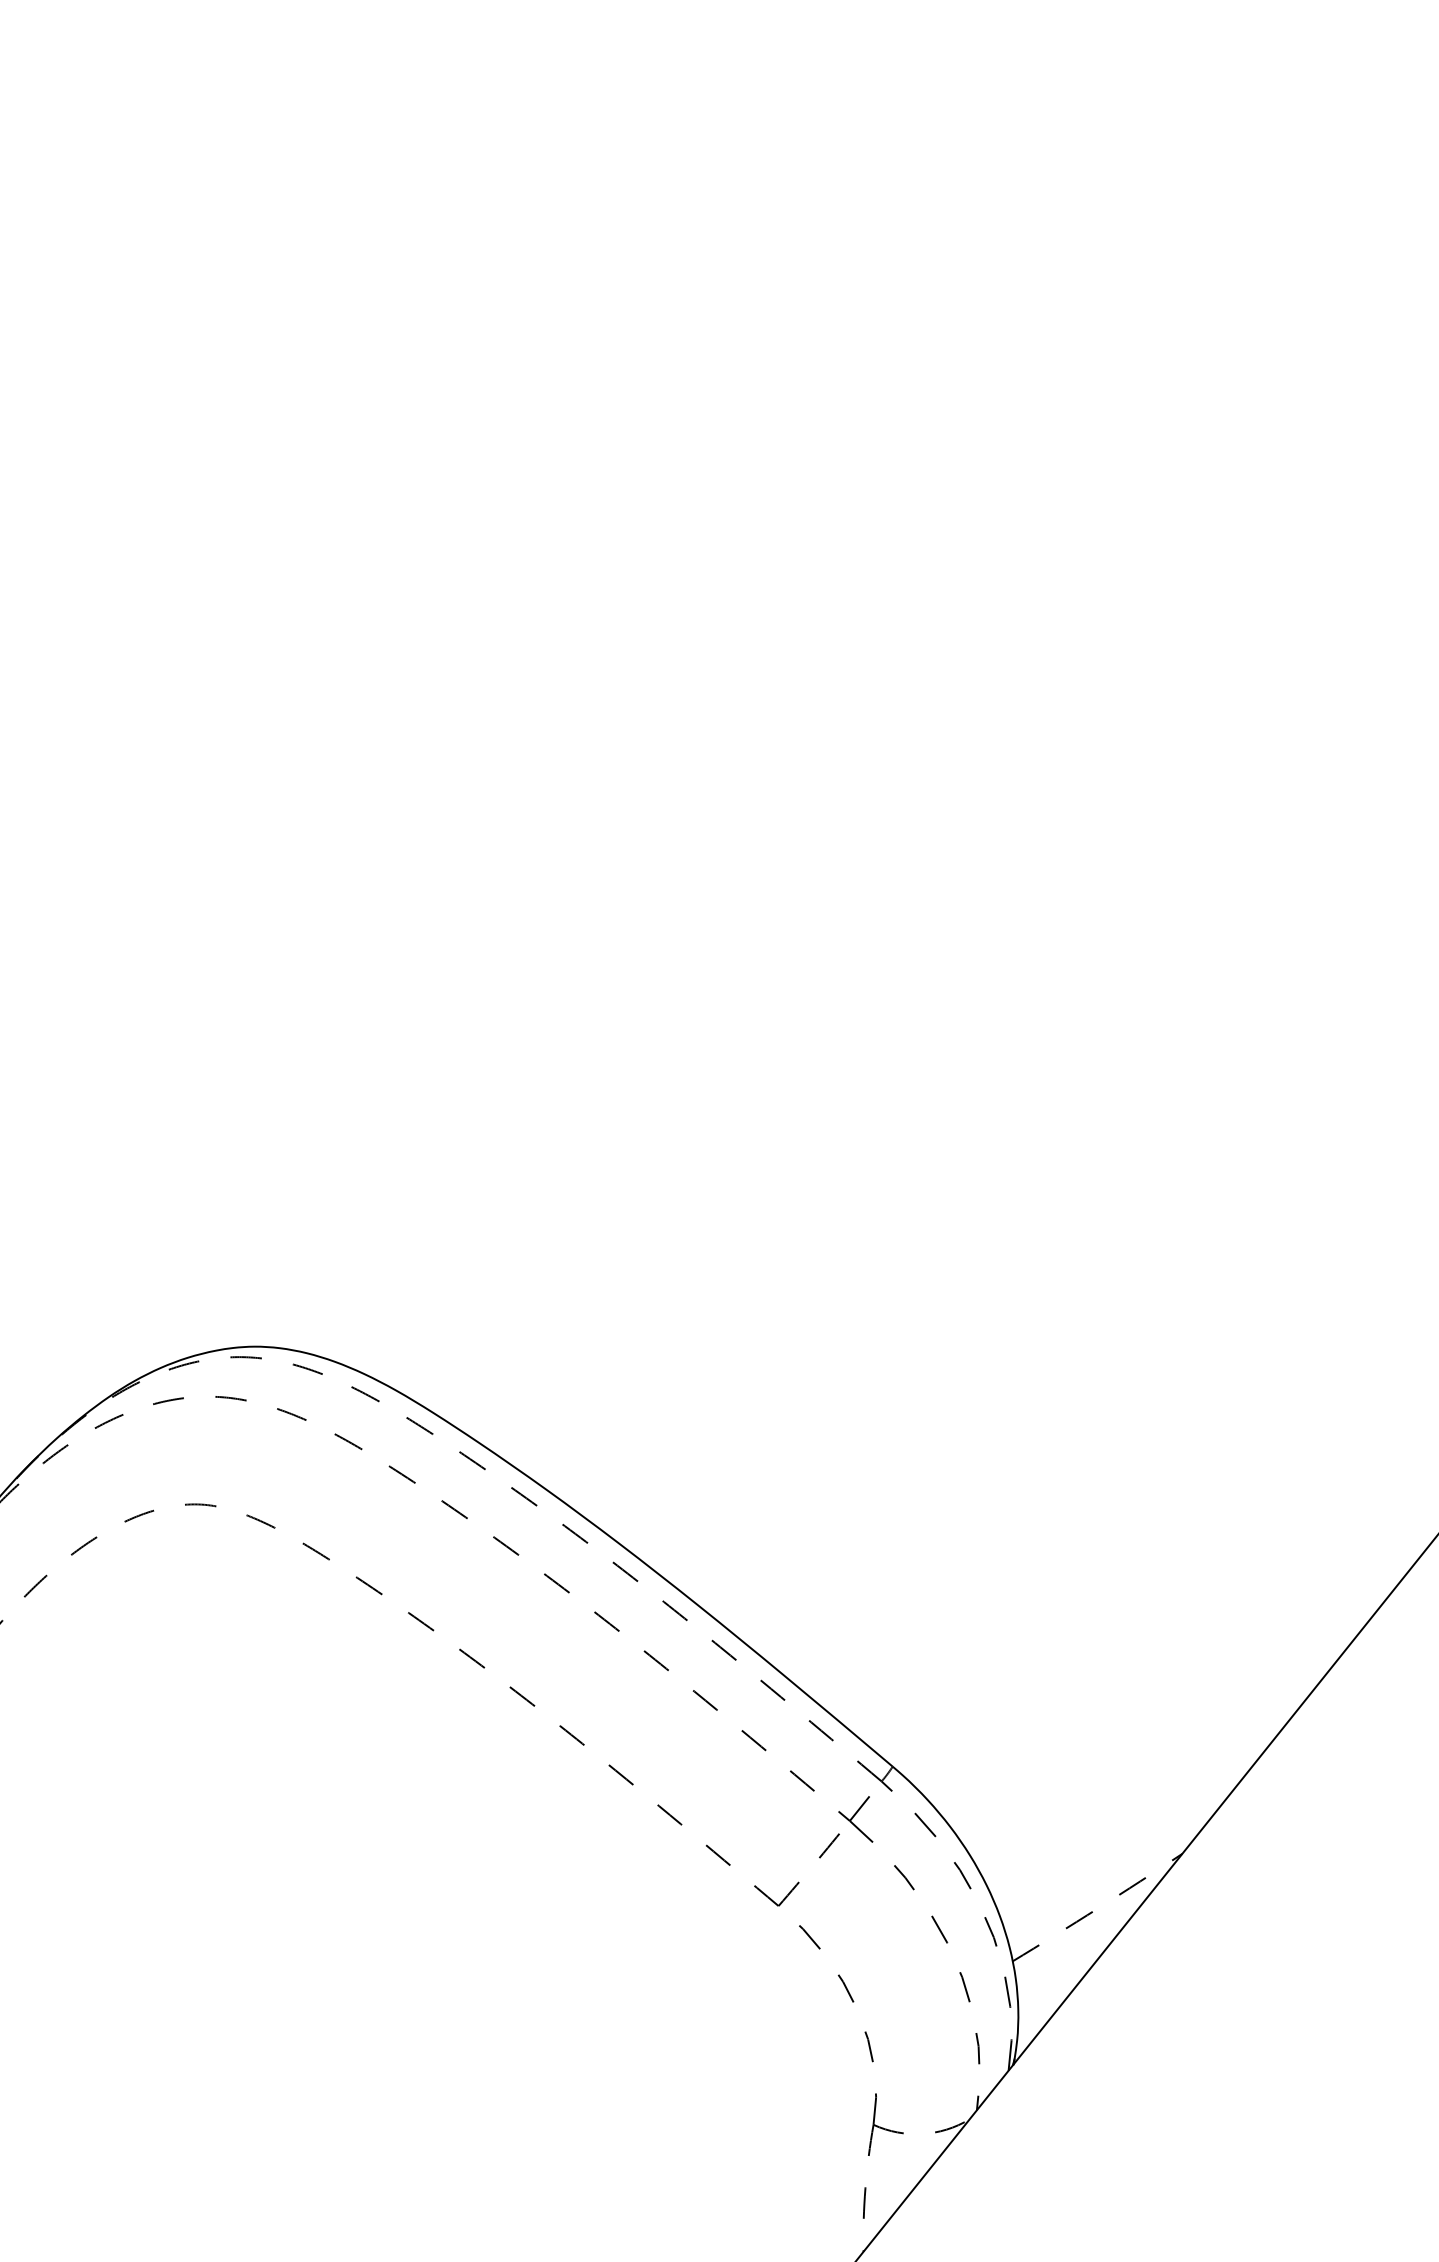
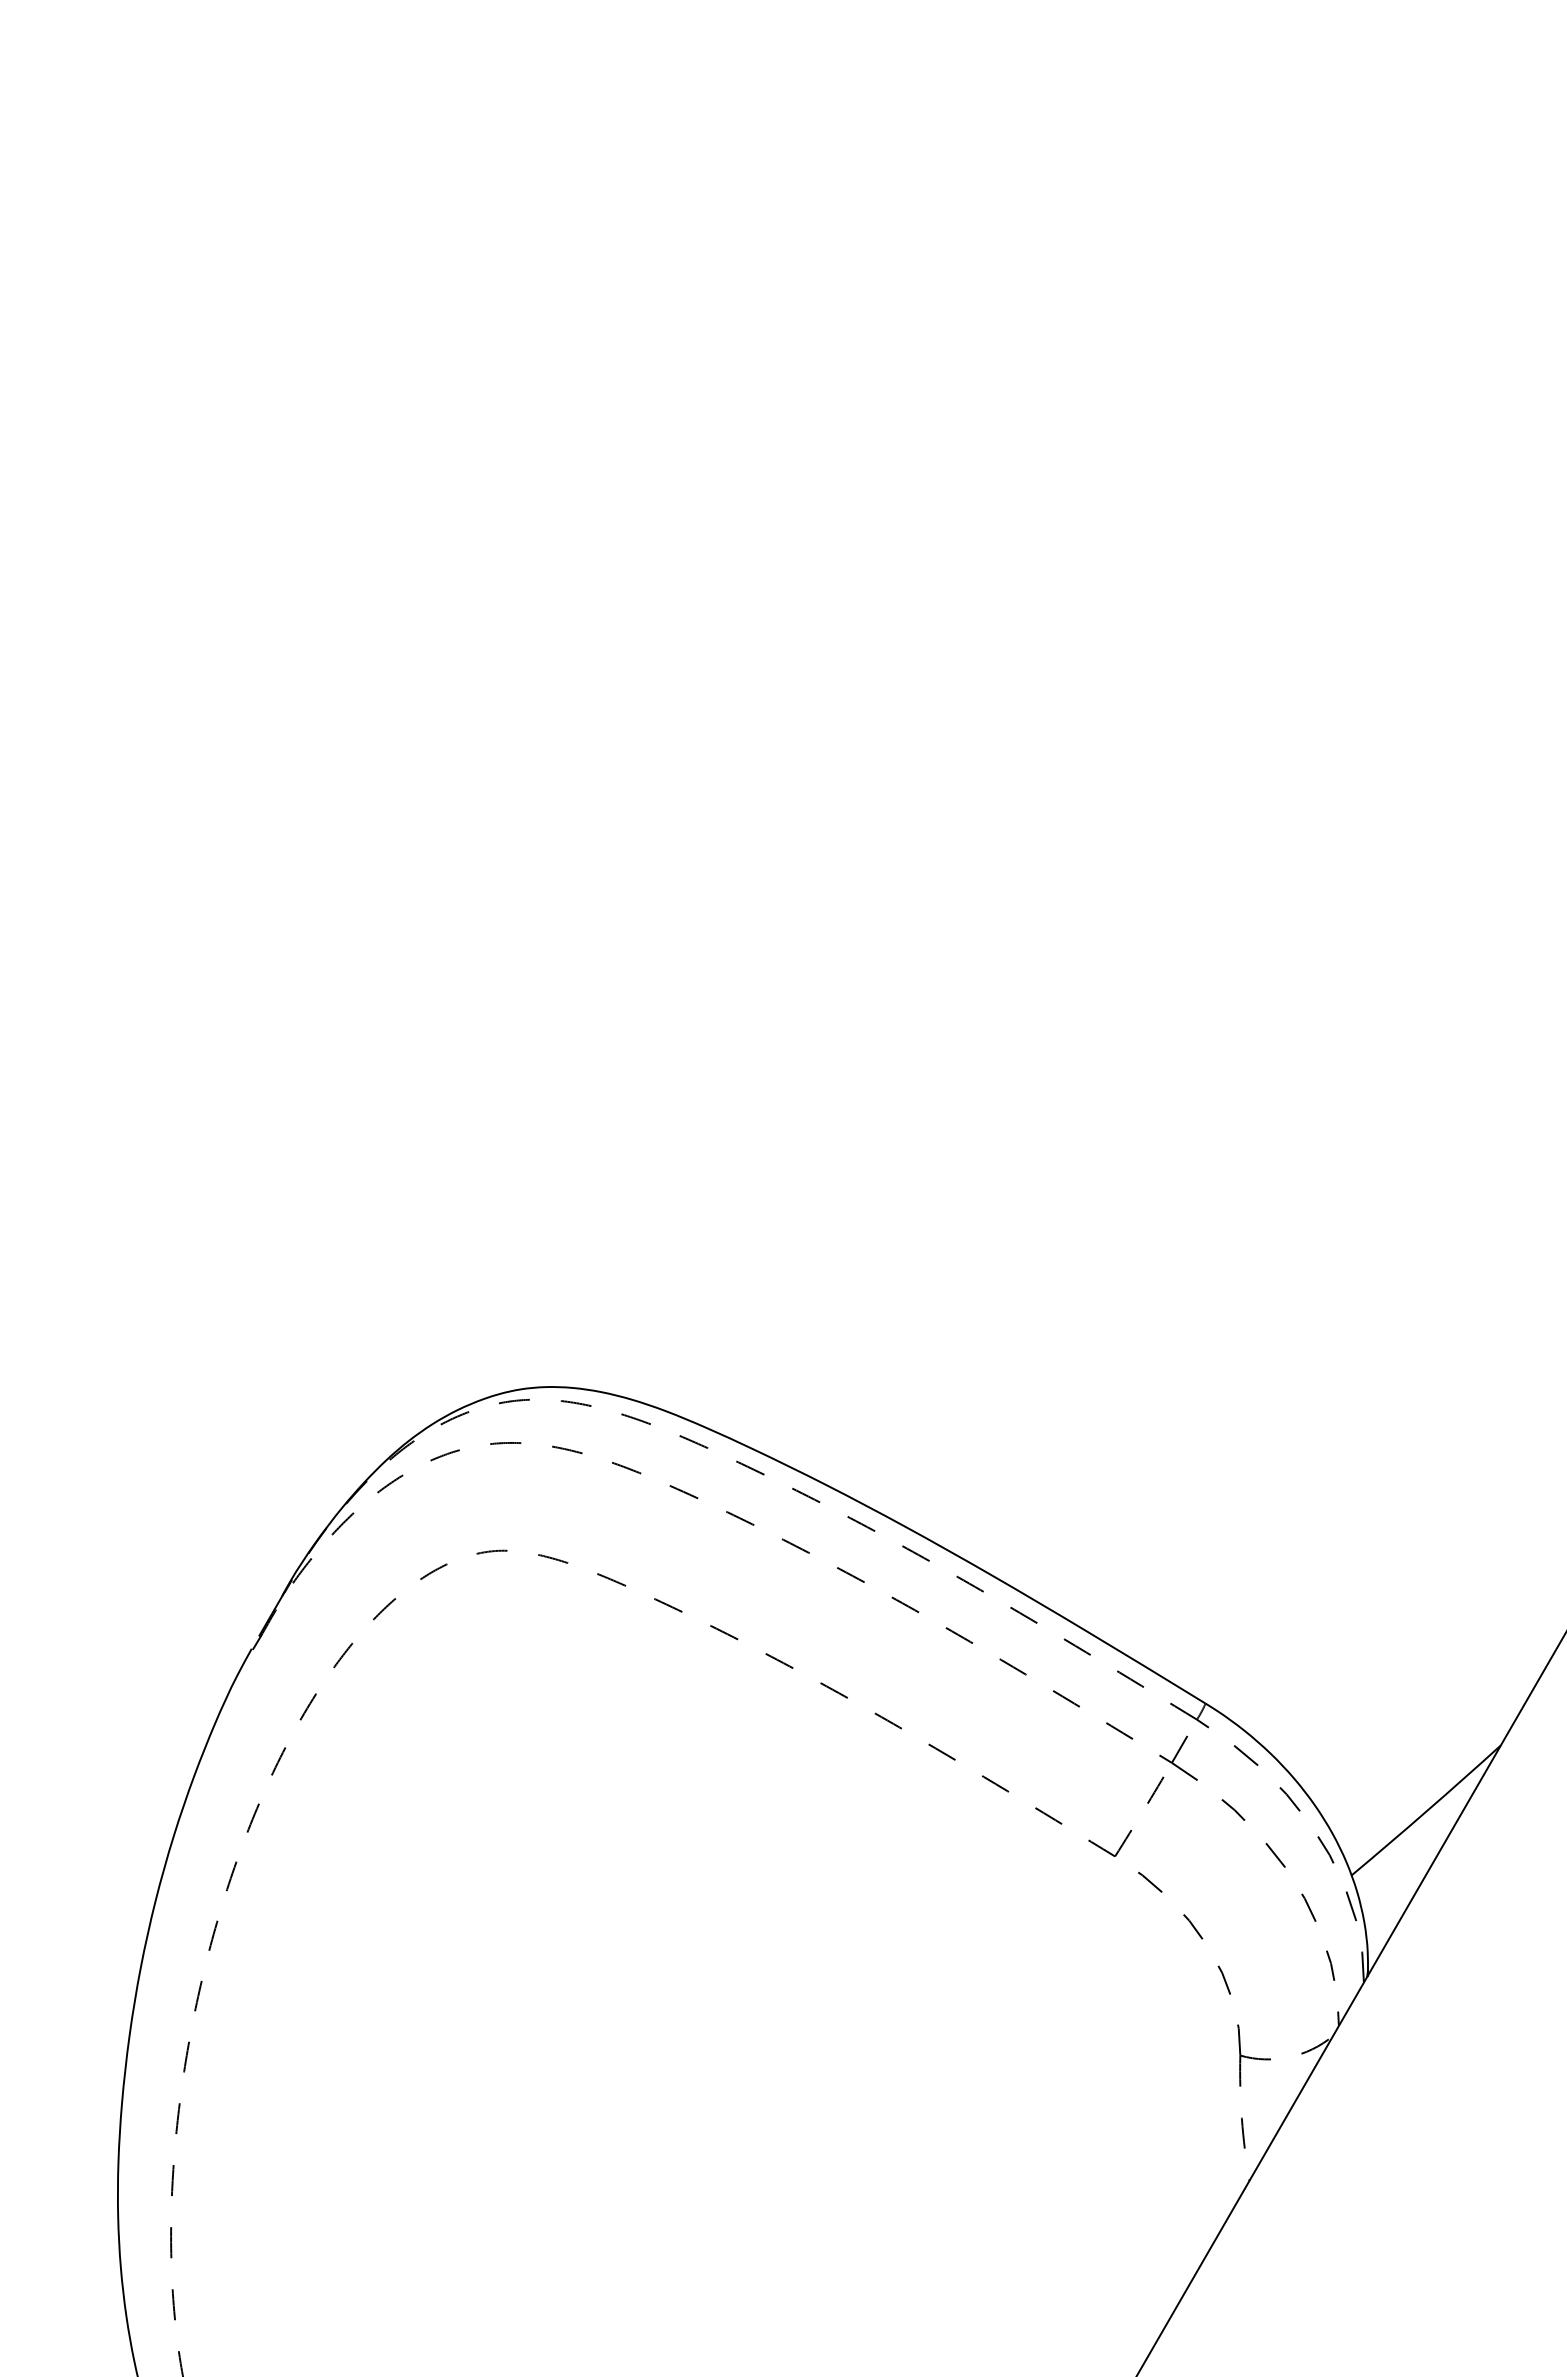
arc: (1097, 1908) -> (1426, 1811), dashed -> solid

